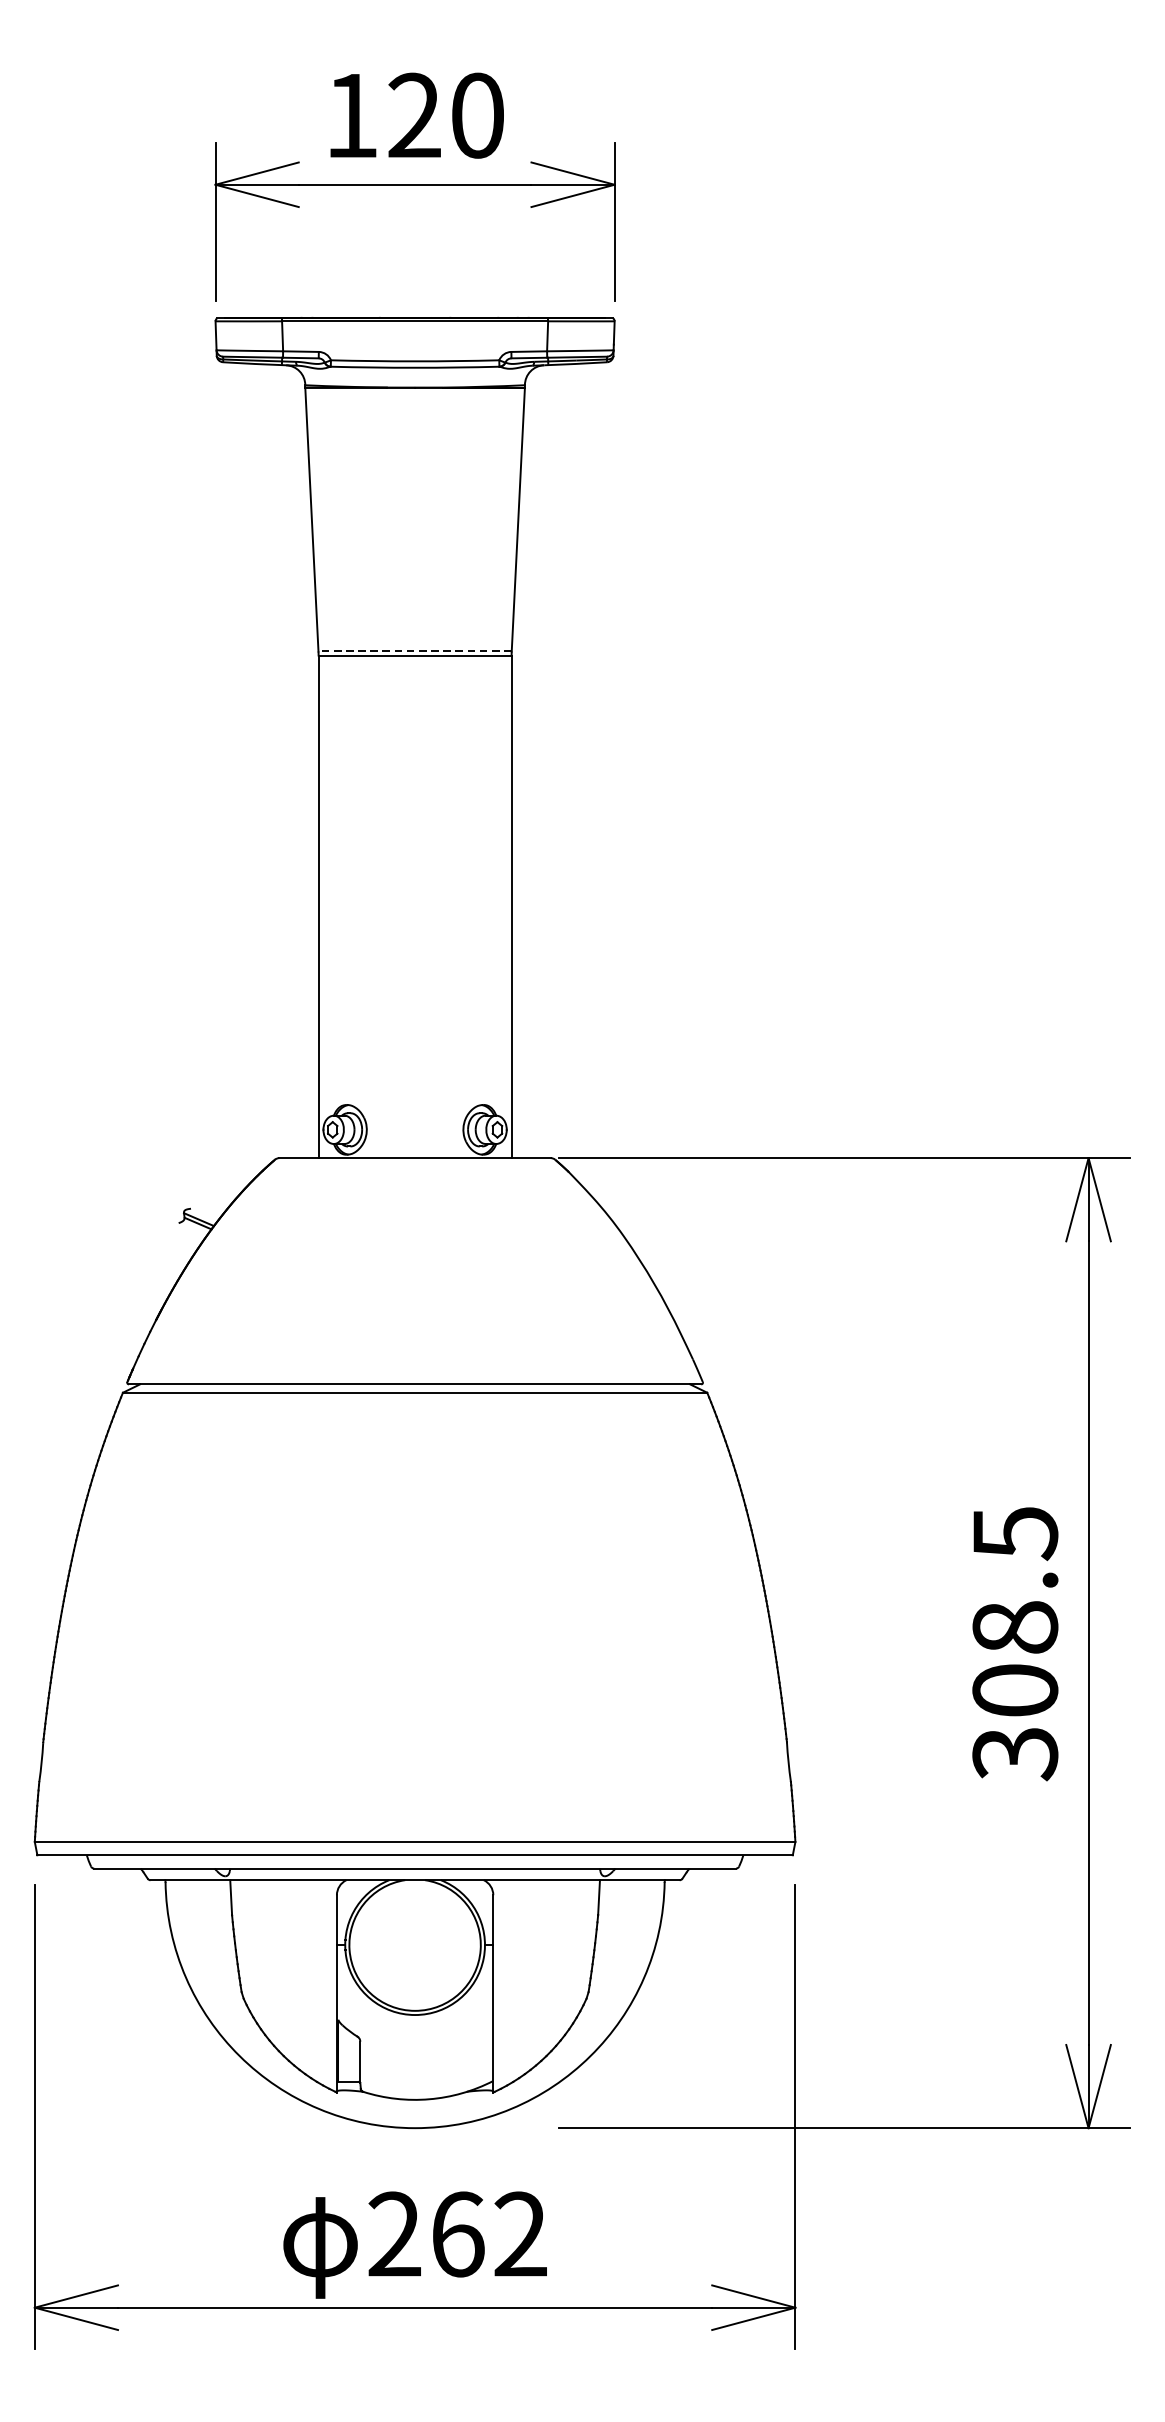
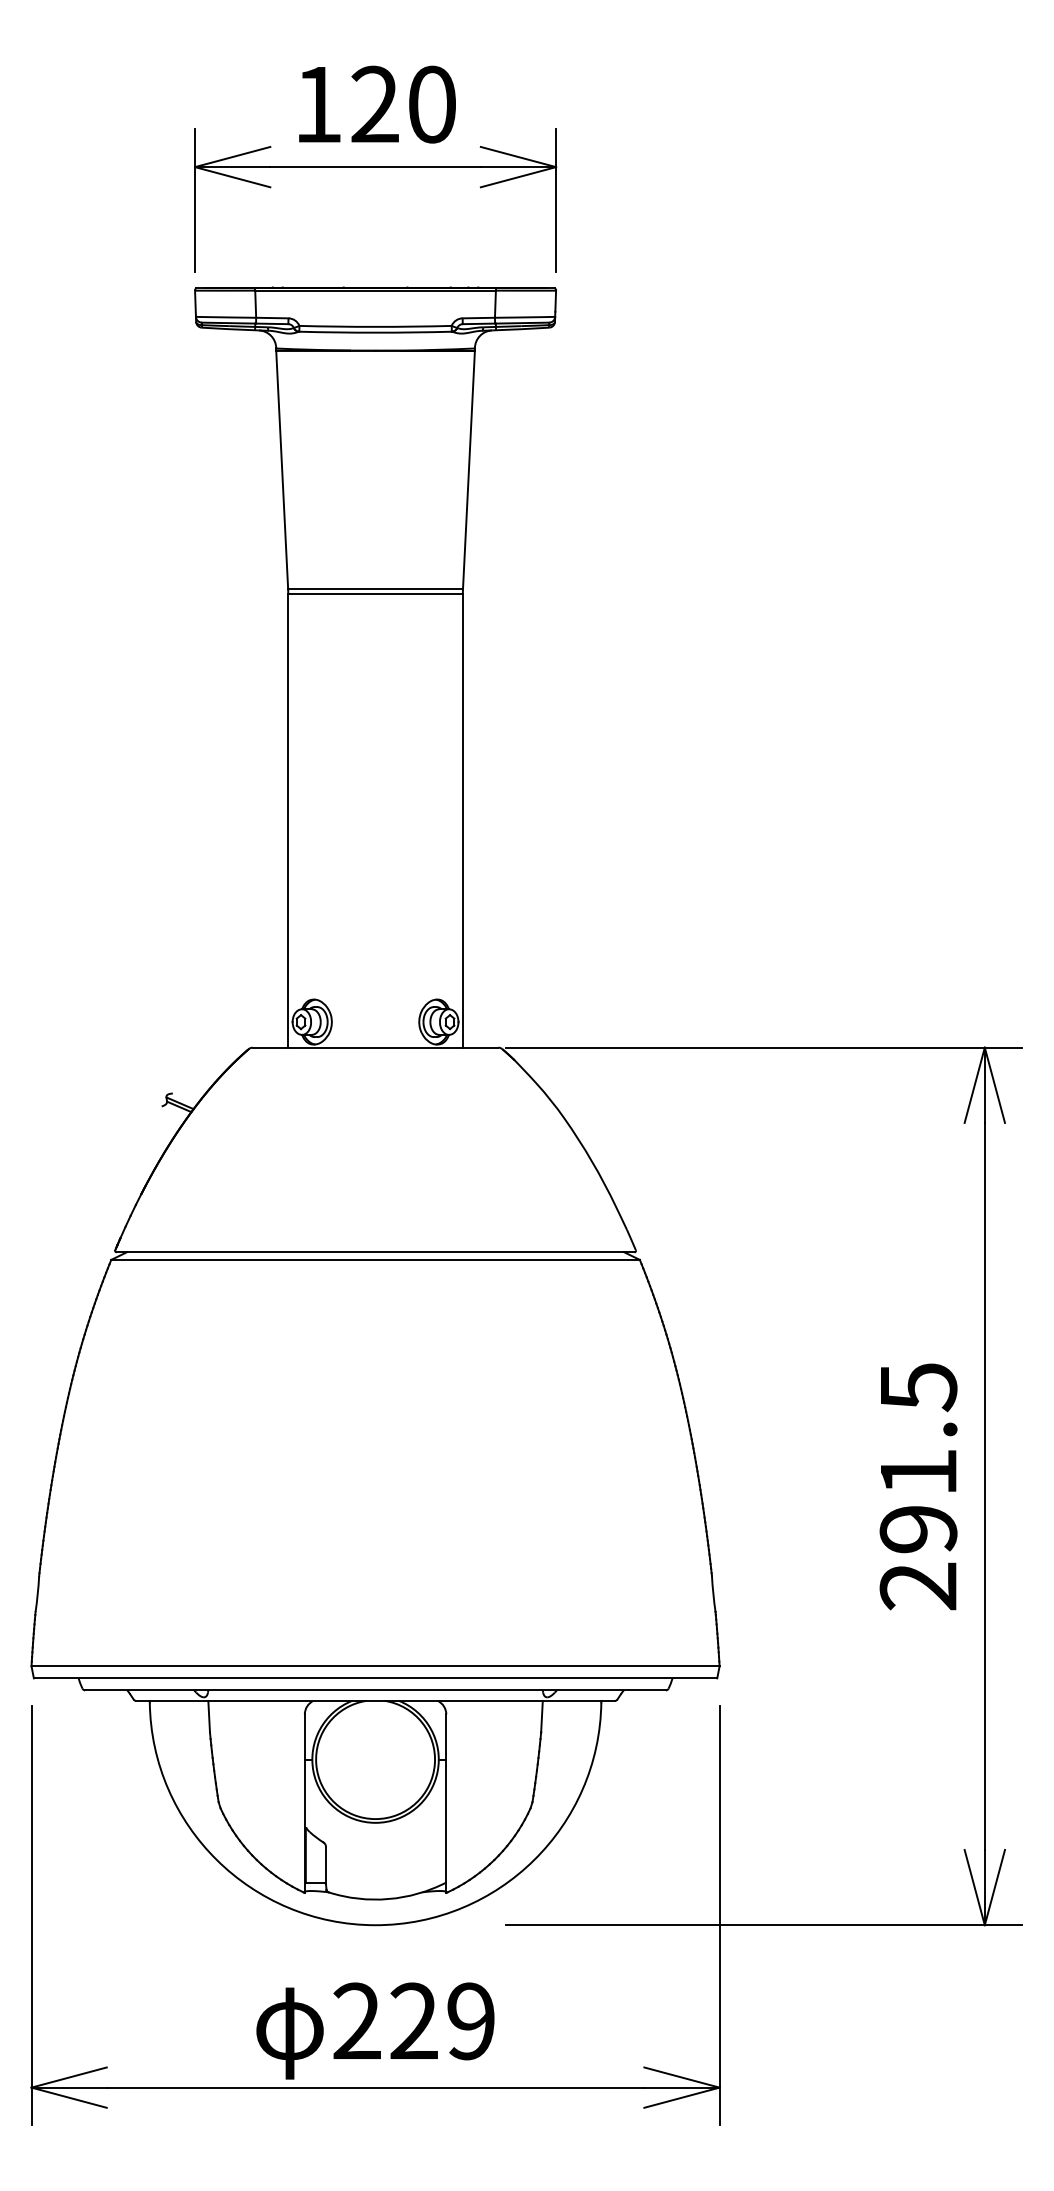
line: (415, 651) -> (375, 589), dashed -> solid
text: (1015, 1690) -> (918, 1529), 308.5 -> 291.5
text: (489, 2234) -> (442, 2021), 262 -> 229

